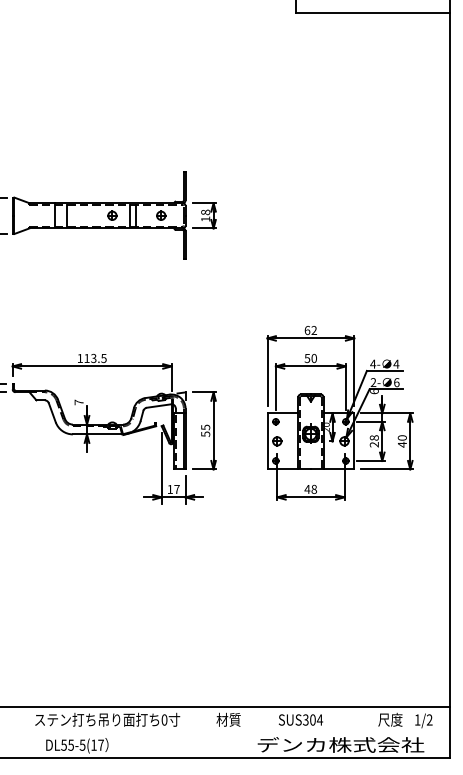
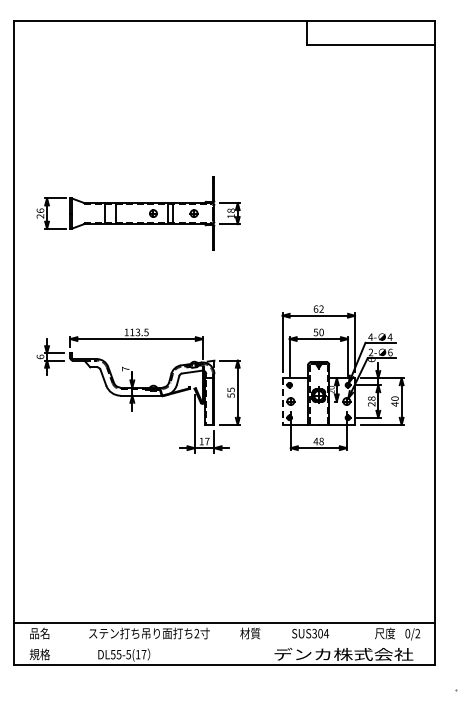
line: (267, 442) -> (282, 402), solid -> dashed
text: (164, 719) -> (196, 633), 0 -> 2
text: (417, 719) -> (407, 633), 1/2 -> 0/2

